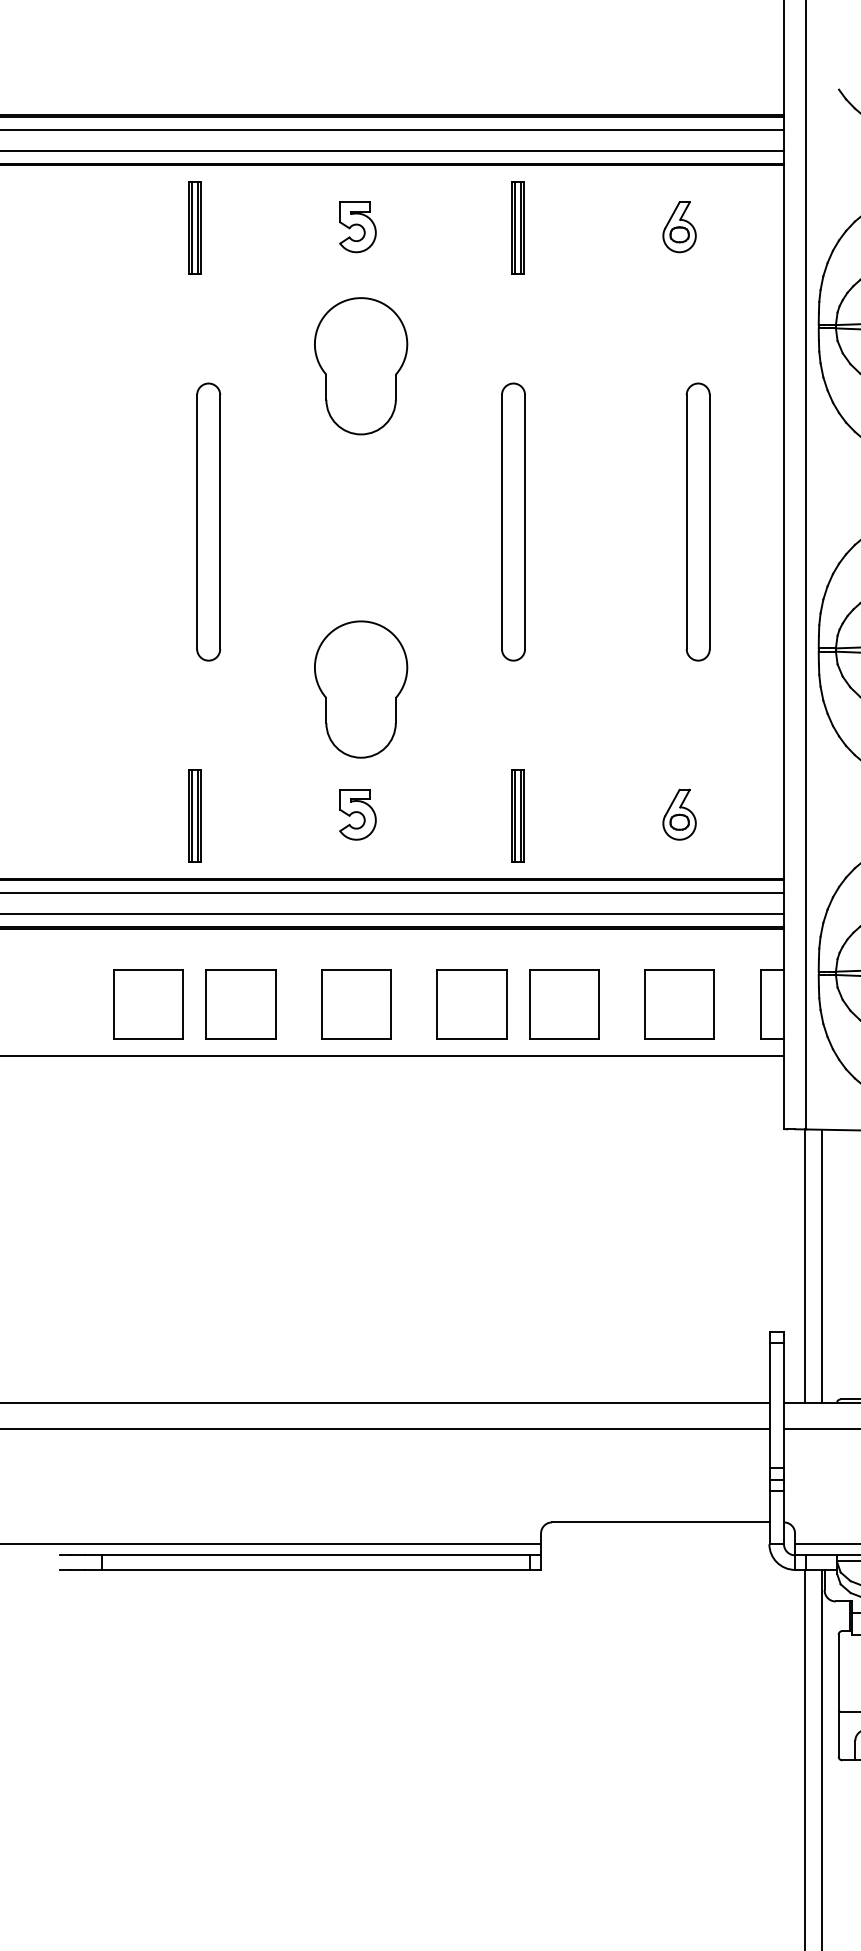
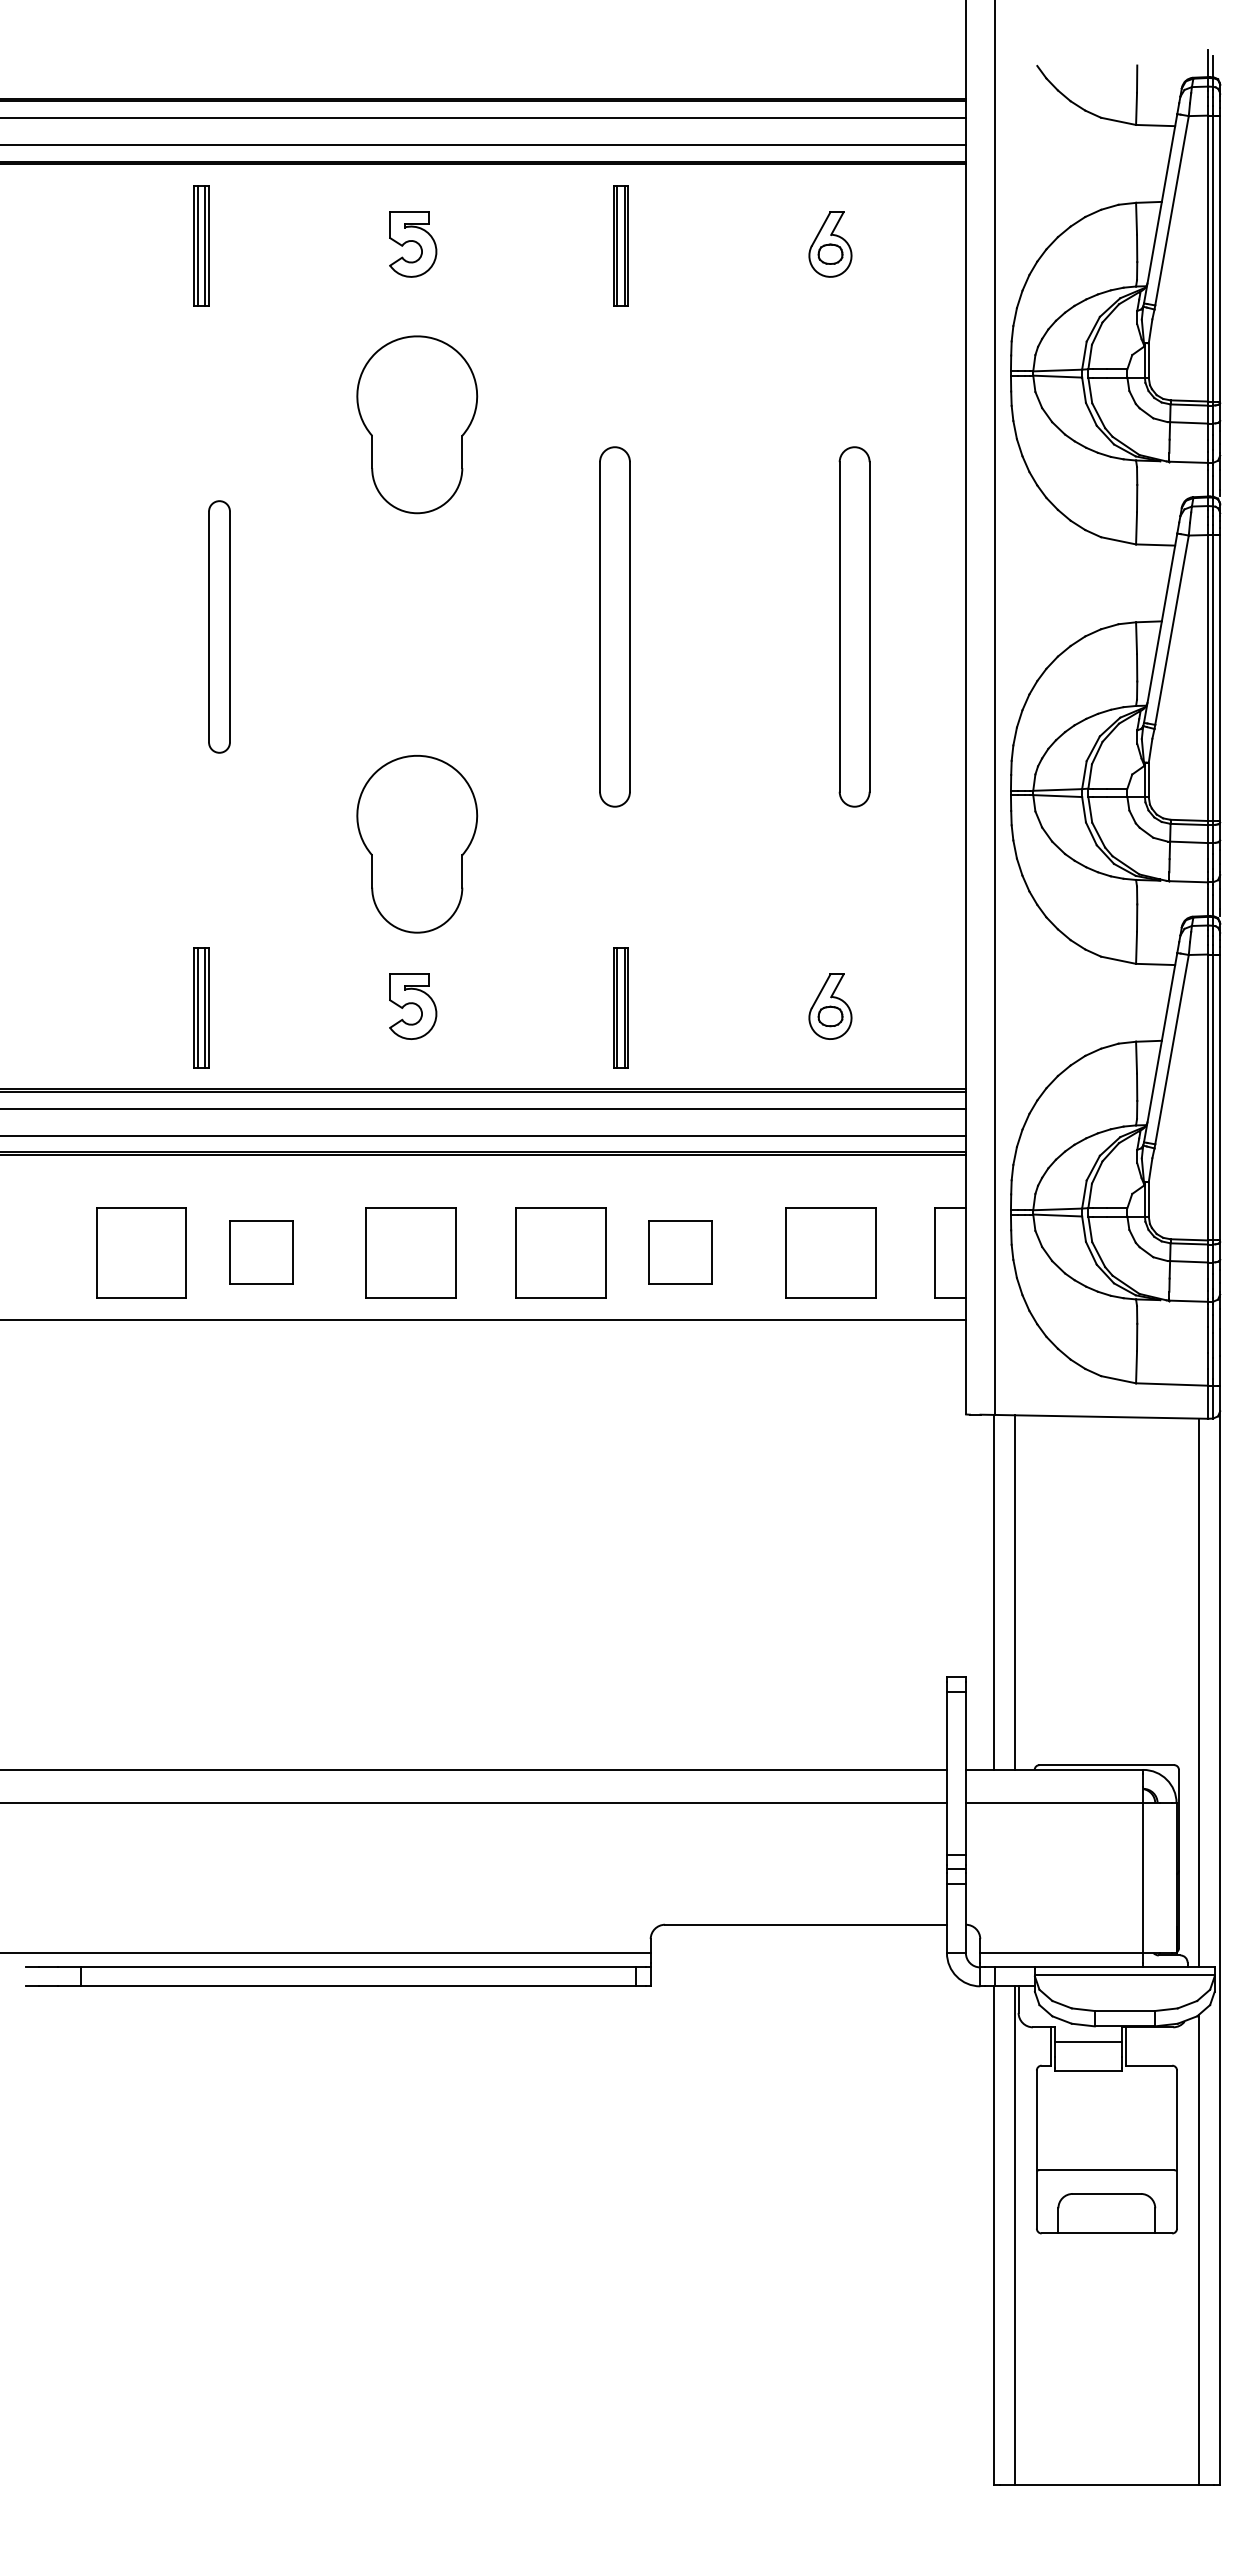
part: (208, 521) -> (219, 626), size x0.7
part: (240, 1004) -> (260, 1252), size x0.7
part: (564, 1004) -> (680, 1252), size x0.7

